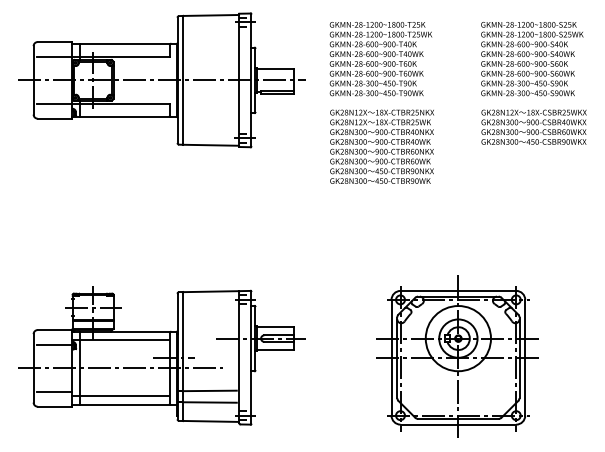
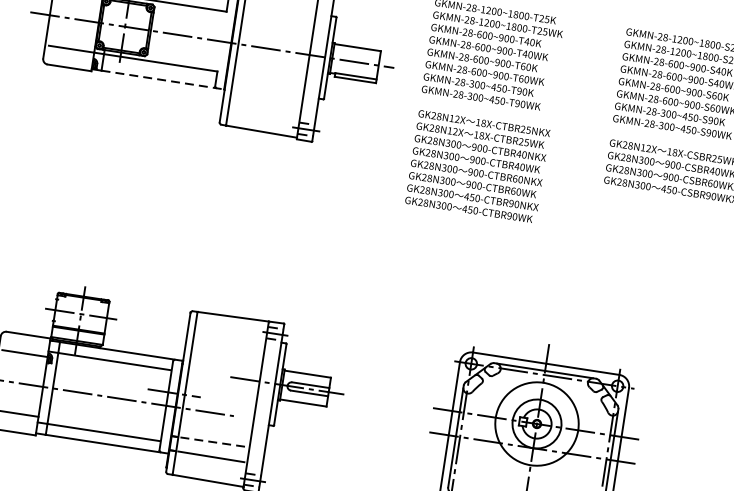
line: (128, 117) -> (162, 80), solid -> dashed
line: (211, 390) -> (214, 441), solid -> dashed

